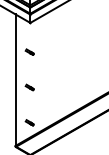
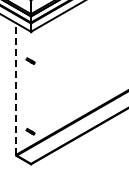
line: (15, 80) -> (16, 89), solid -> dashed
part: (29, 87) -> (30, 96), removed

